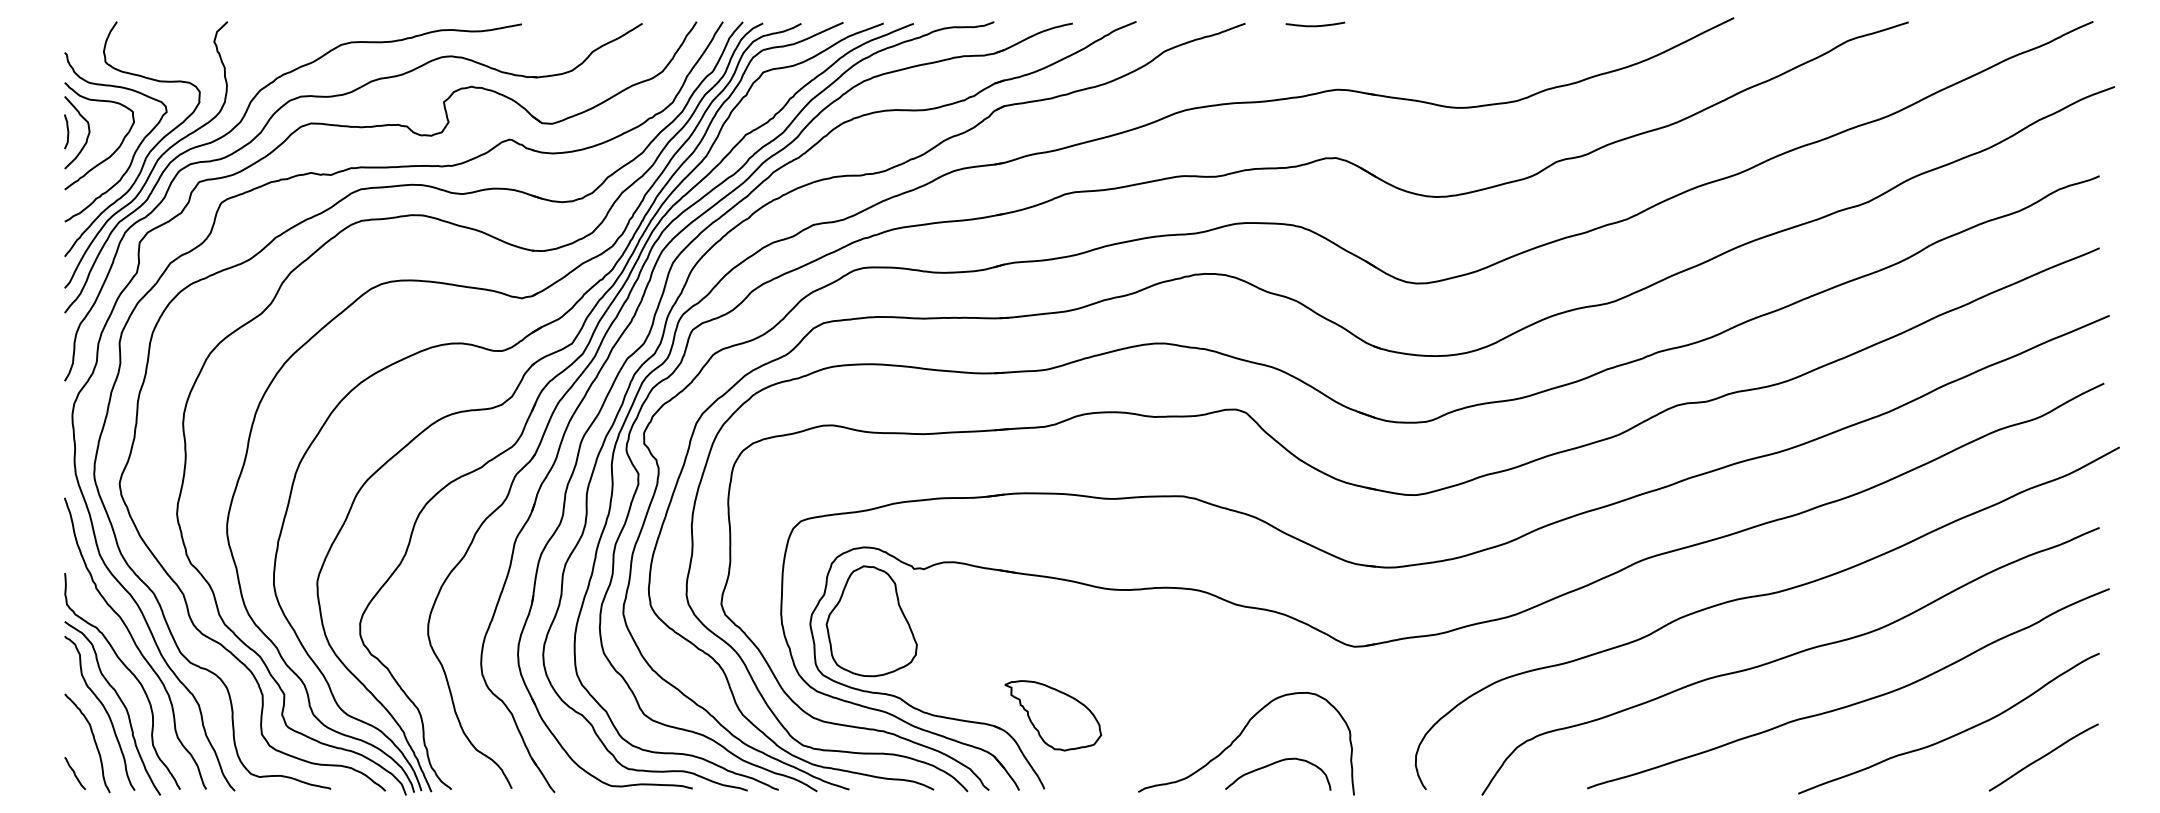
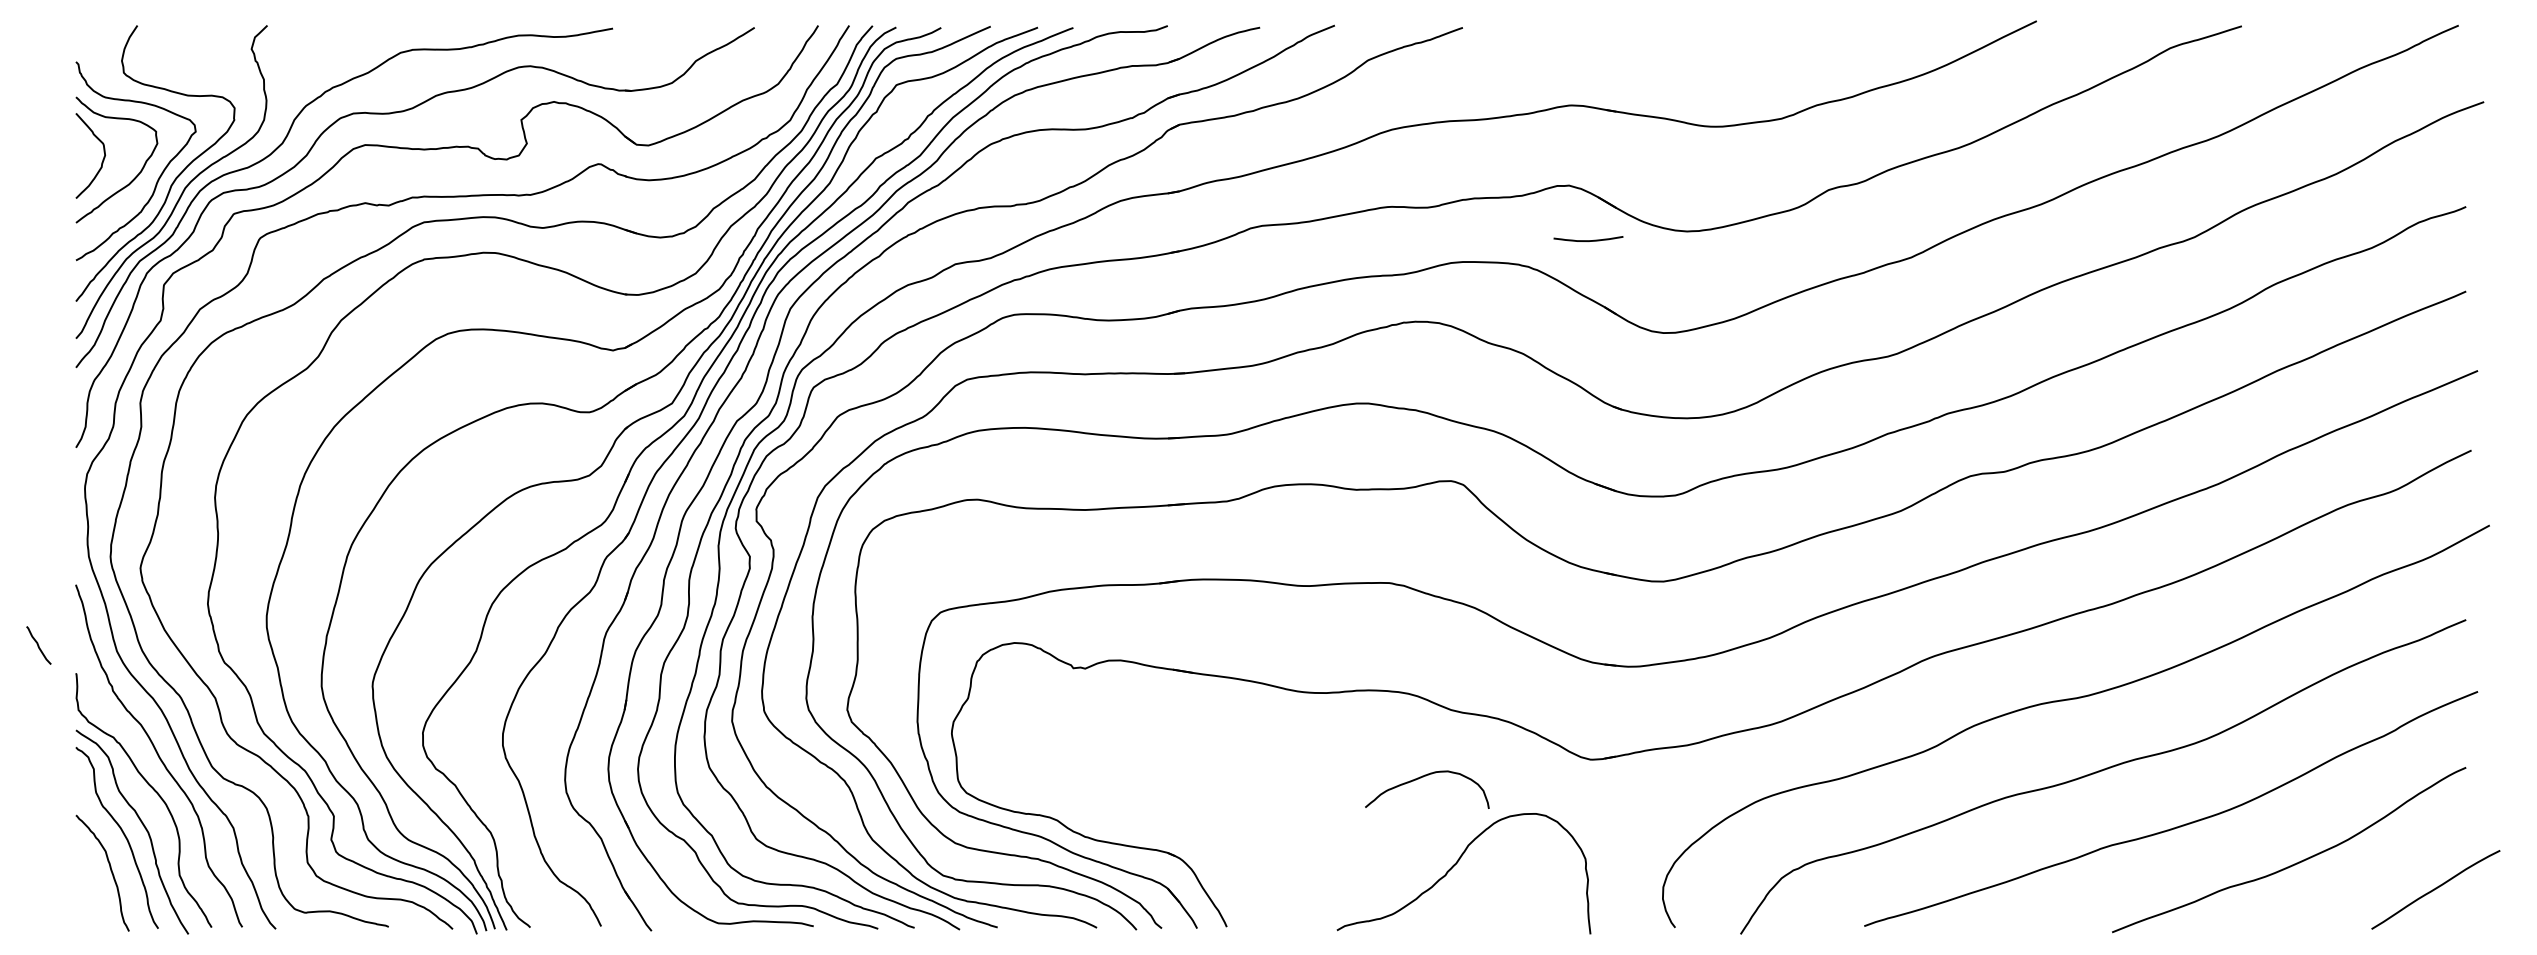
curve: (1315, 25) -> (1588, 240), moved
curve: (67, 131) -> (79, 154), removed
part: (871, 621) -> (1023, 730), removed
part: (1053, 715) -> (1237, 840), removed
curve: (2043, 757) -> (2435, 889), moved
curve: (1276, 763) -> (1425, 777), moved
line: (74, 773) -> (38, 645), moved

